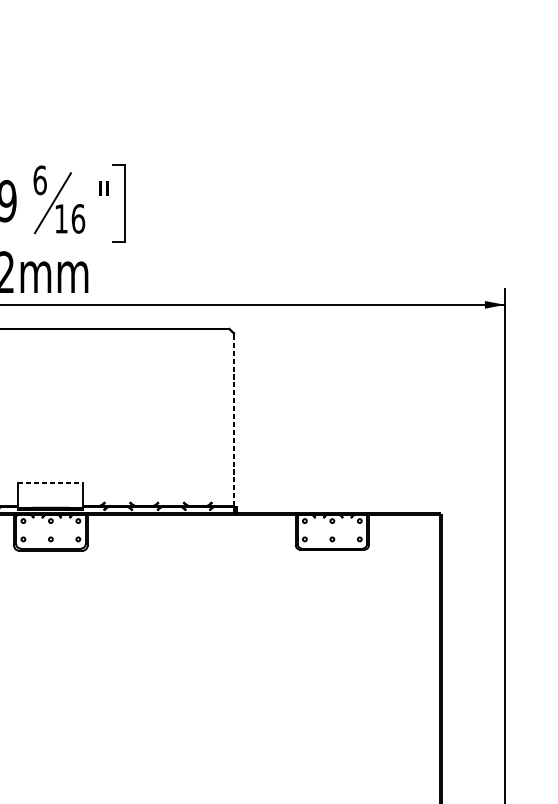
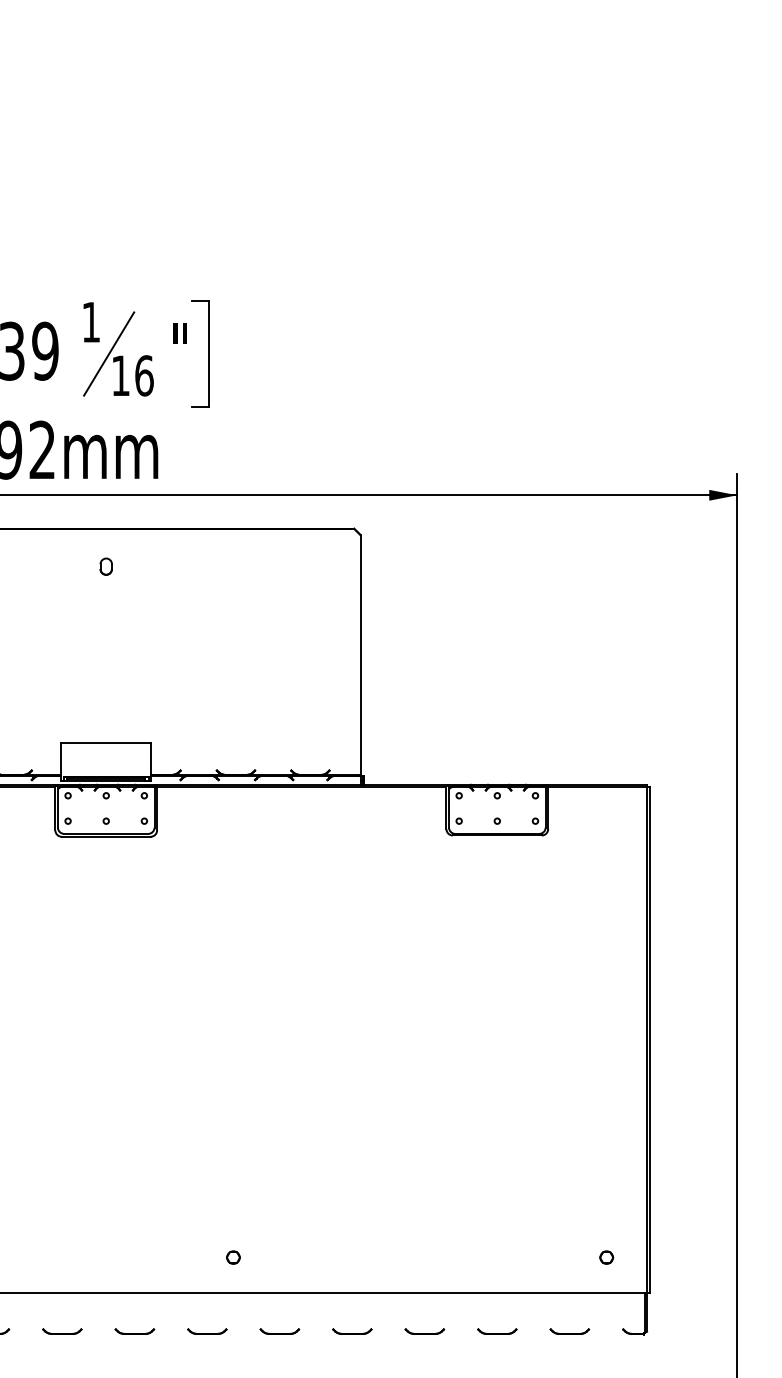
text: (40, 179) -> (91, 321), 6 -> 1
part: (50, 356) -> (105, 566), added
line: (233, 420) -> (360, 655), dashed -> solid
line: (51, 483) -> (106, 743), dashed -> solid

